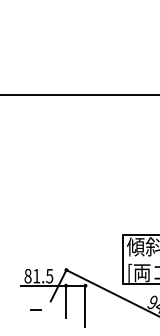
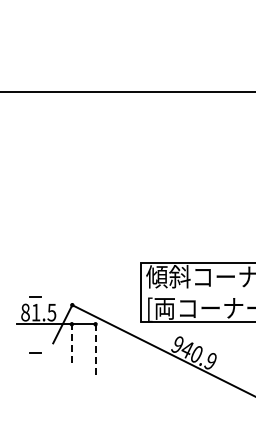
line: (36, 263) -> (35, 296), added
line: (65, 301) -> (71, 343), solid -> dashed
line: (85, 306) -> (95, 349), solid -> dashed

